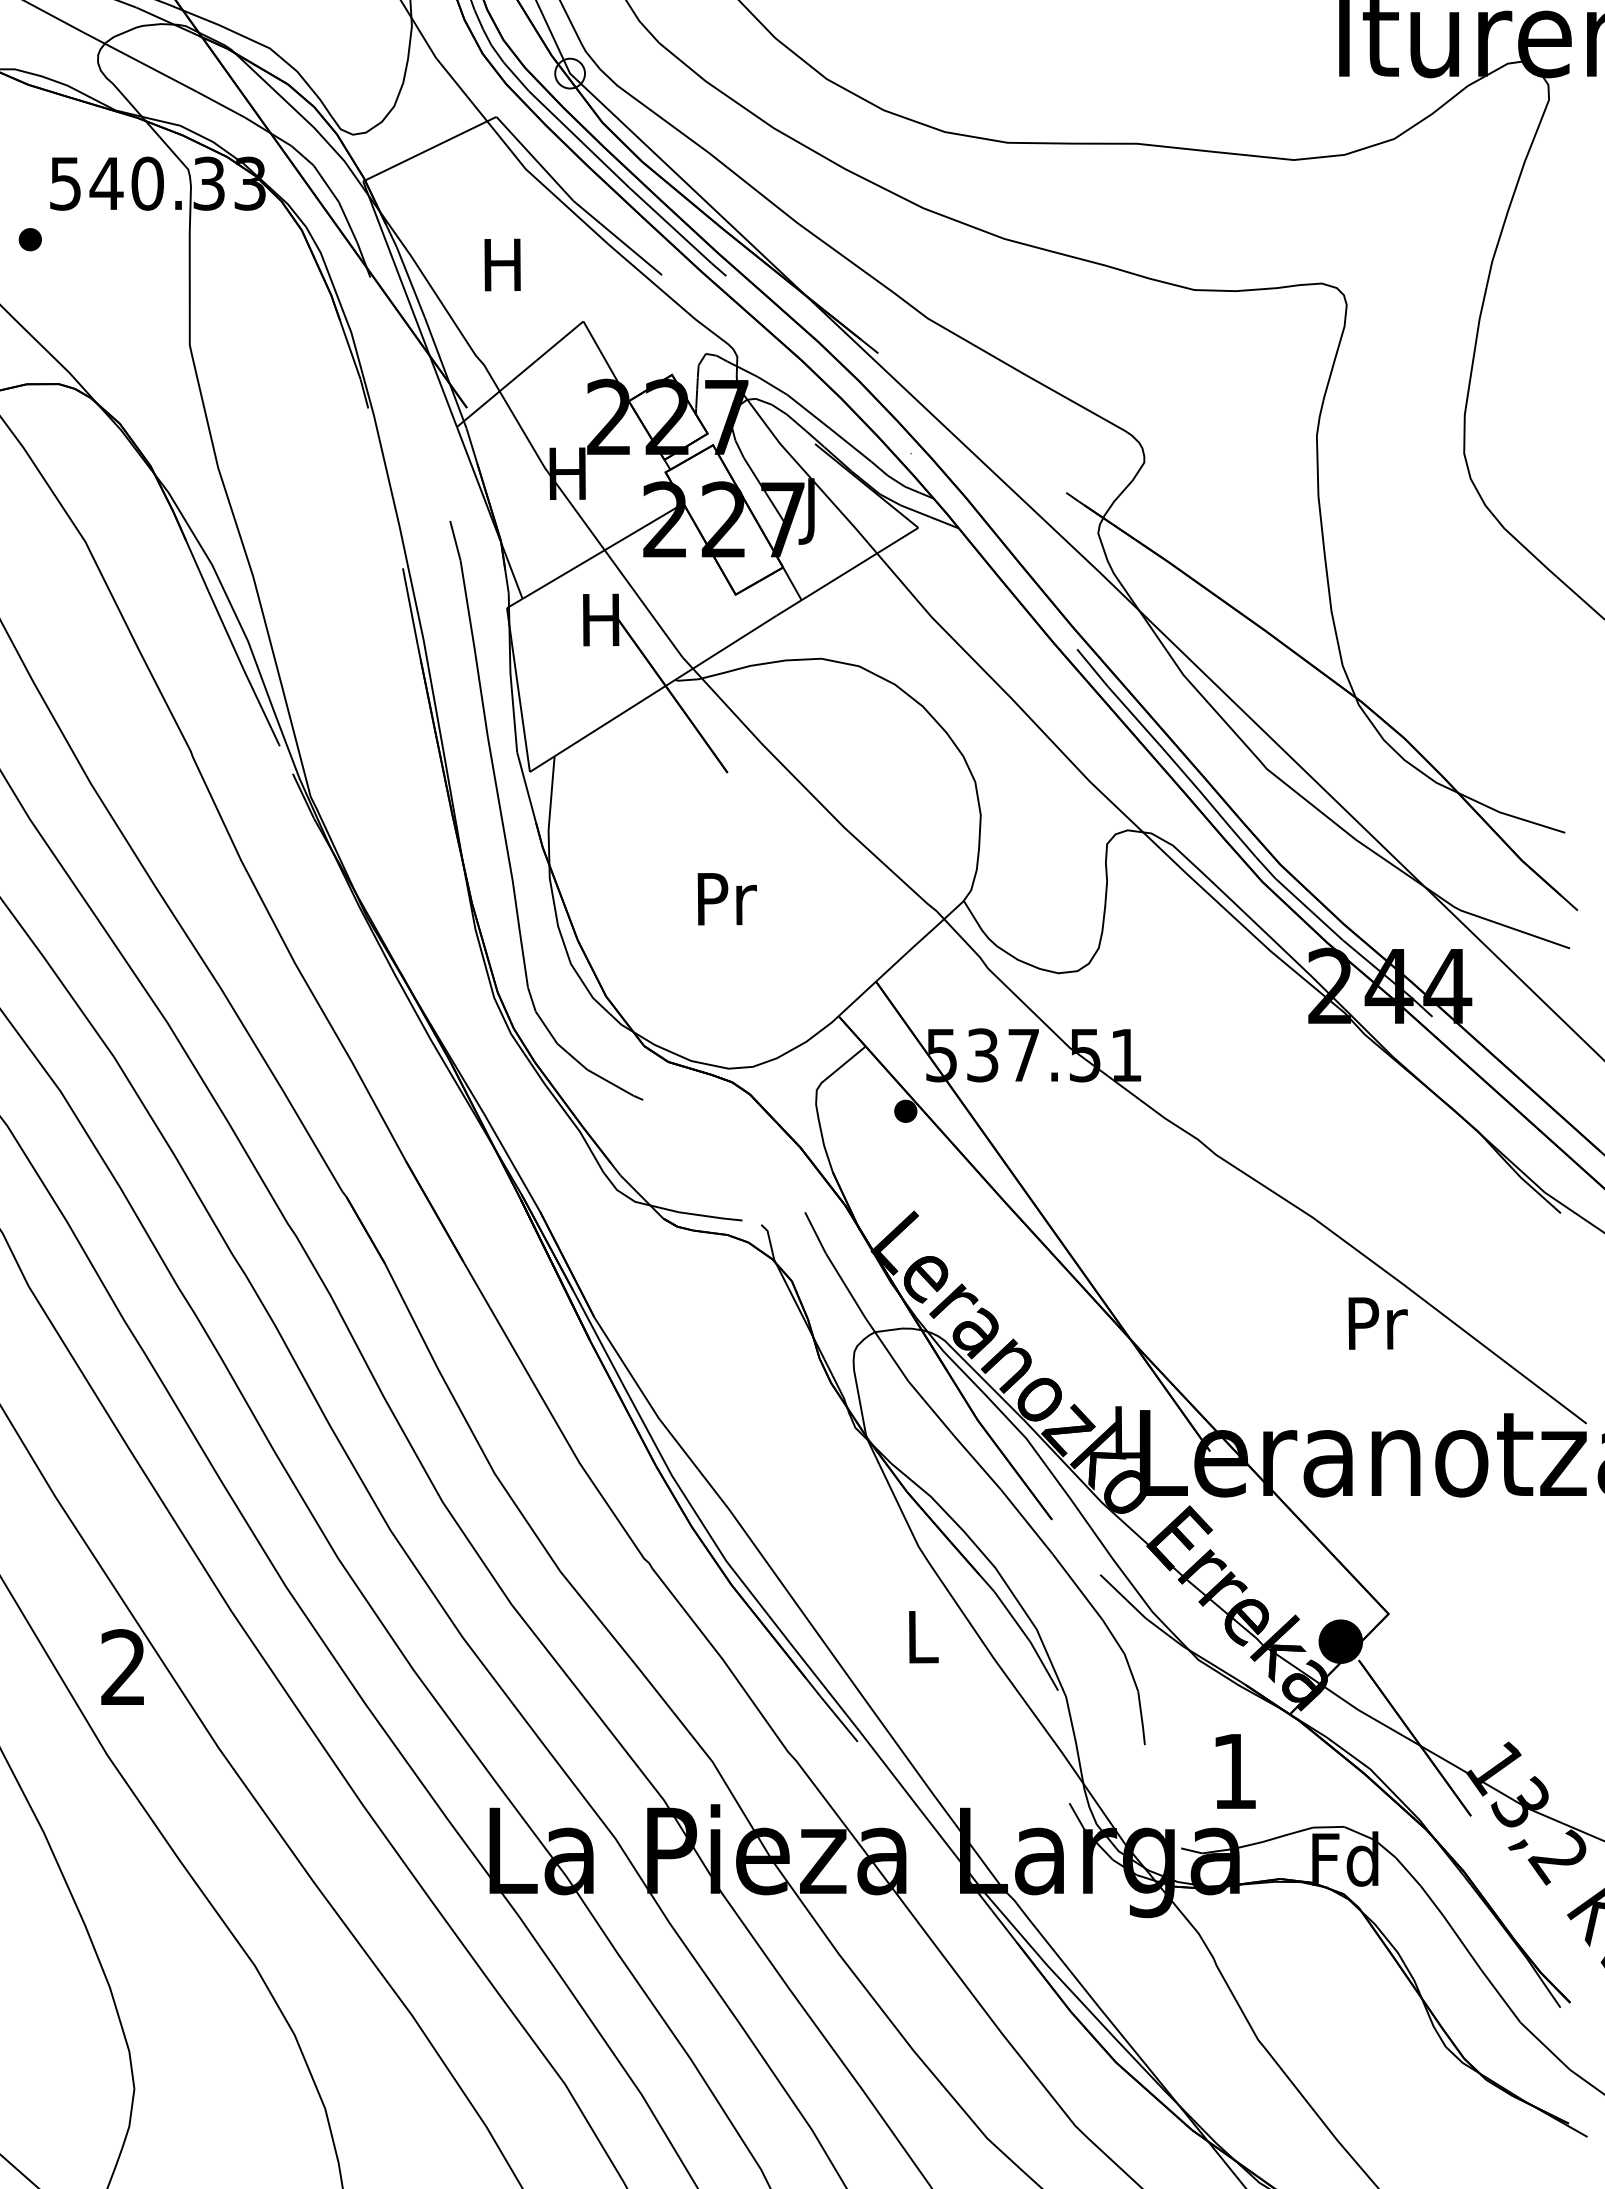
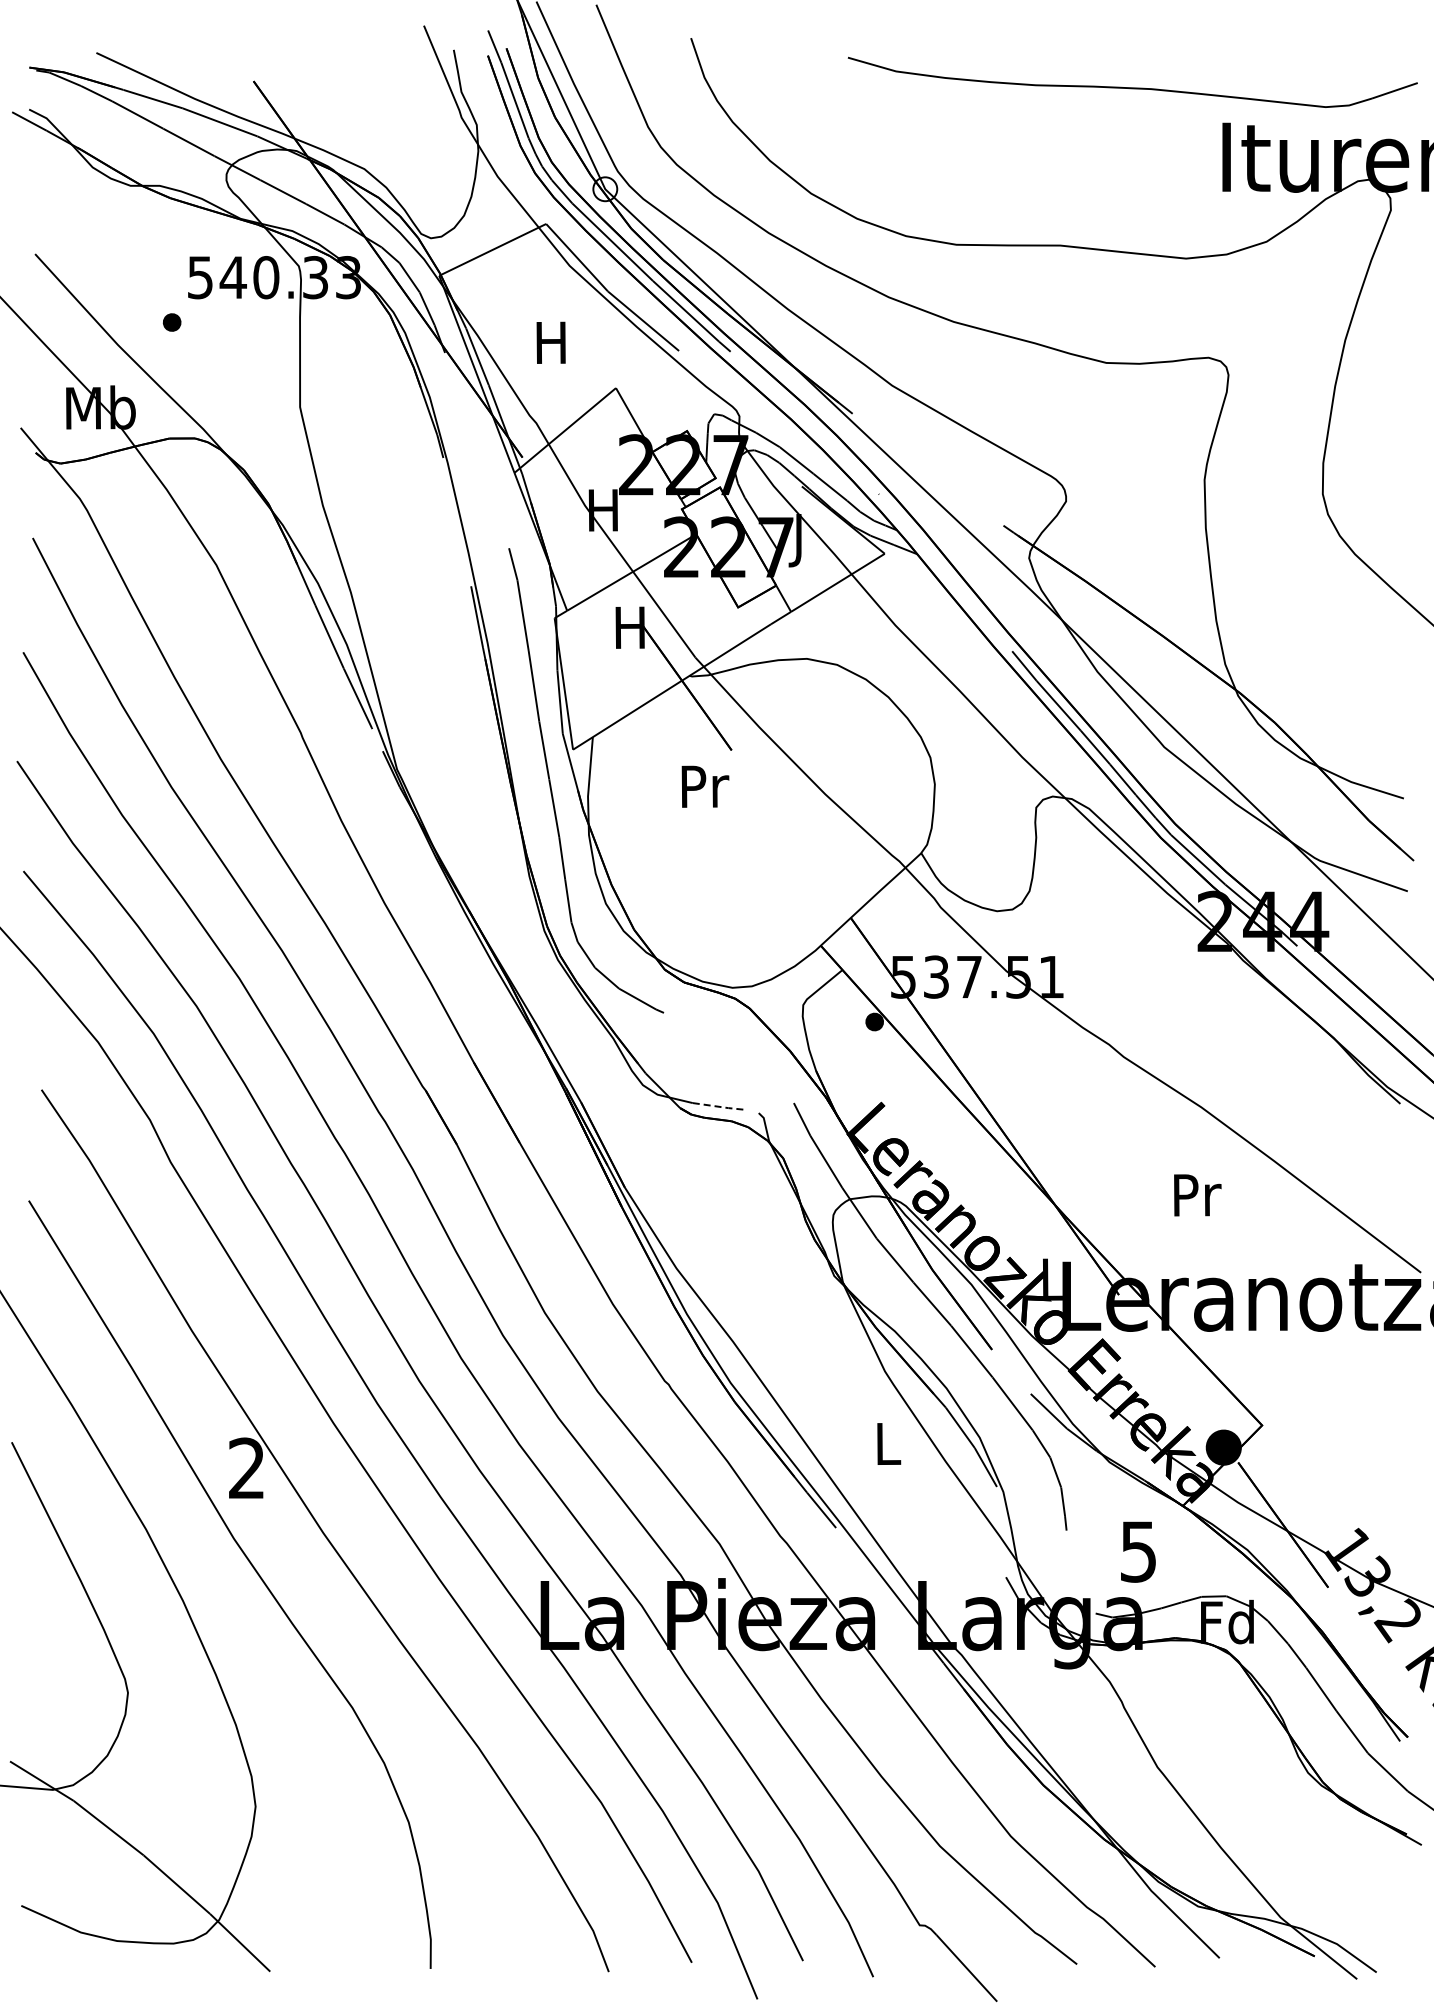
text: (727, 898) -> (705, 786), moved
line: (711, 1216) -> (718, 1106), solid -> dashed
text: (1377, 1323) -> (1197, 1195), moved
text: (1234, 1771) -> (1138, 1551), 1 -> 5

